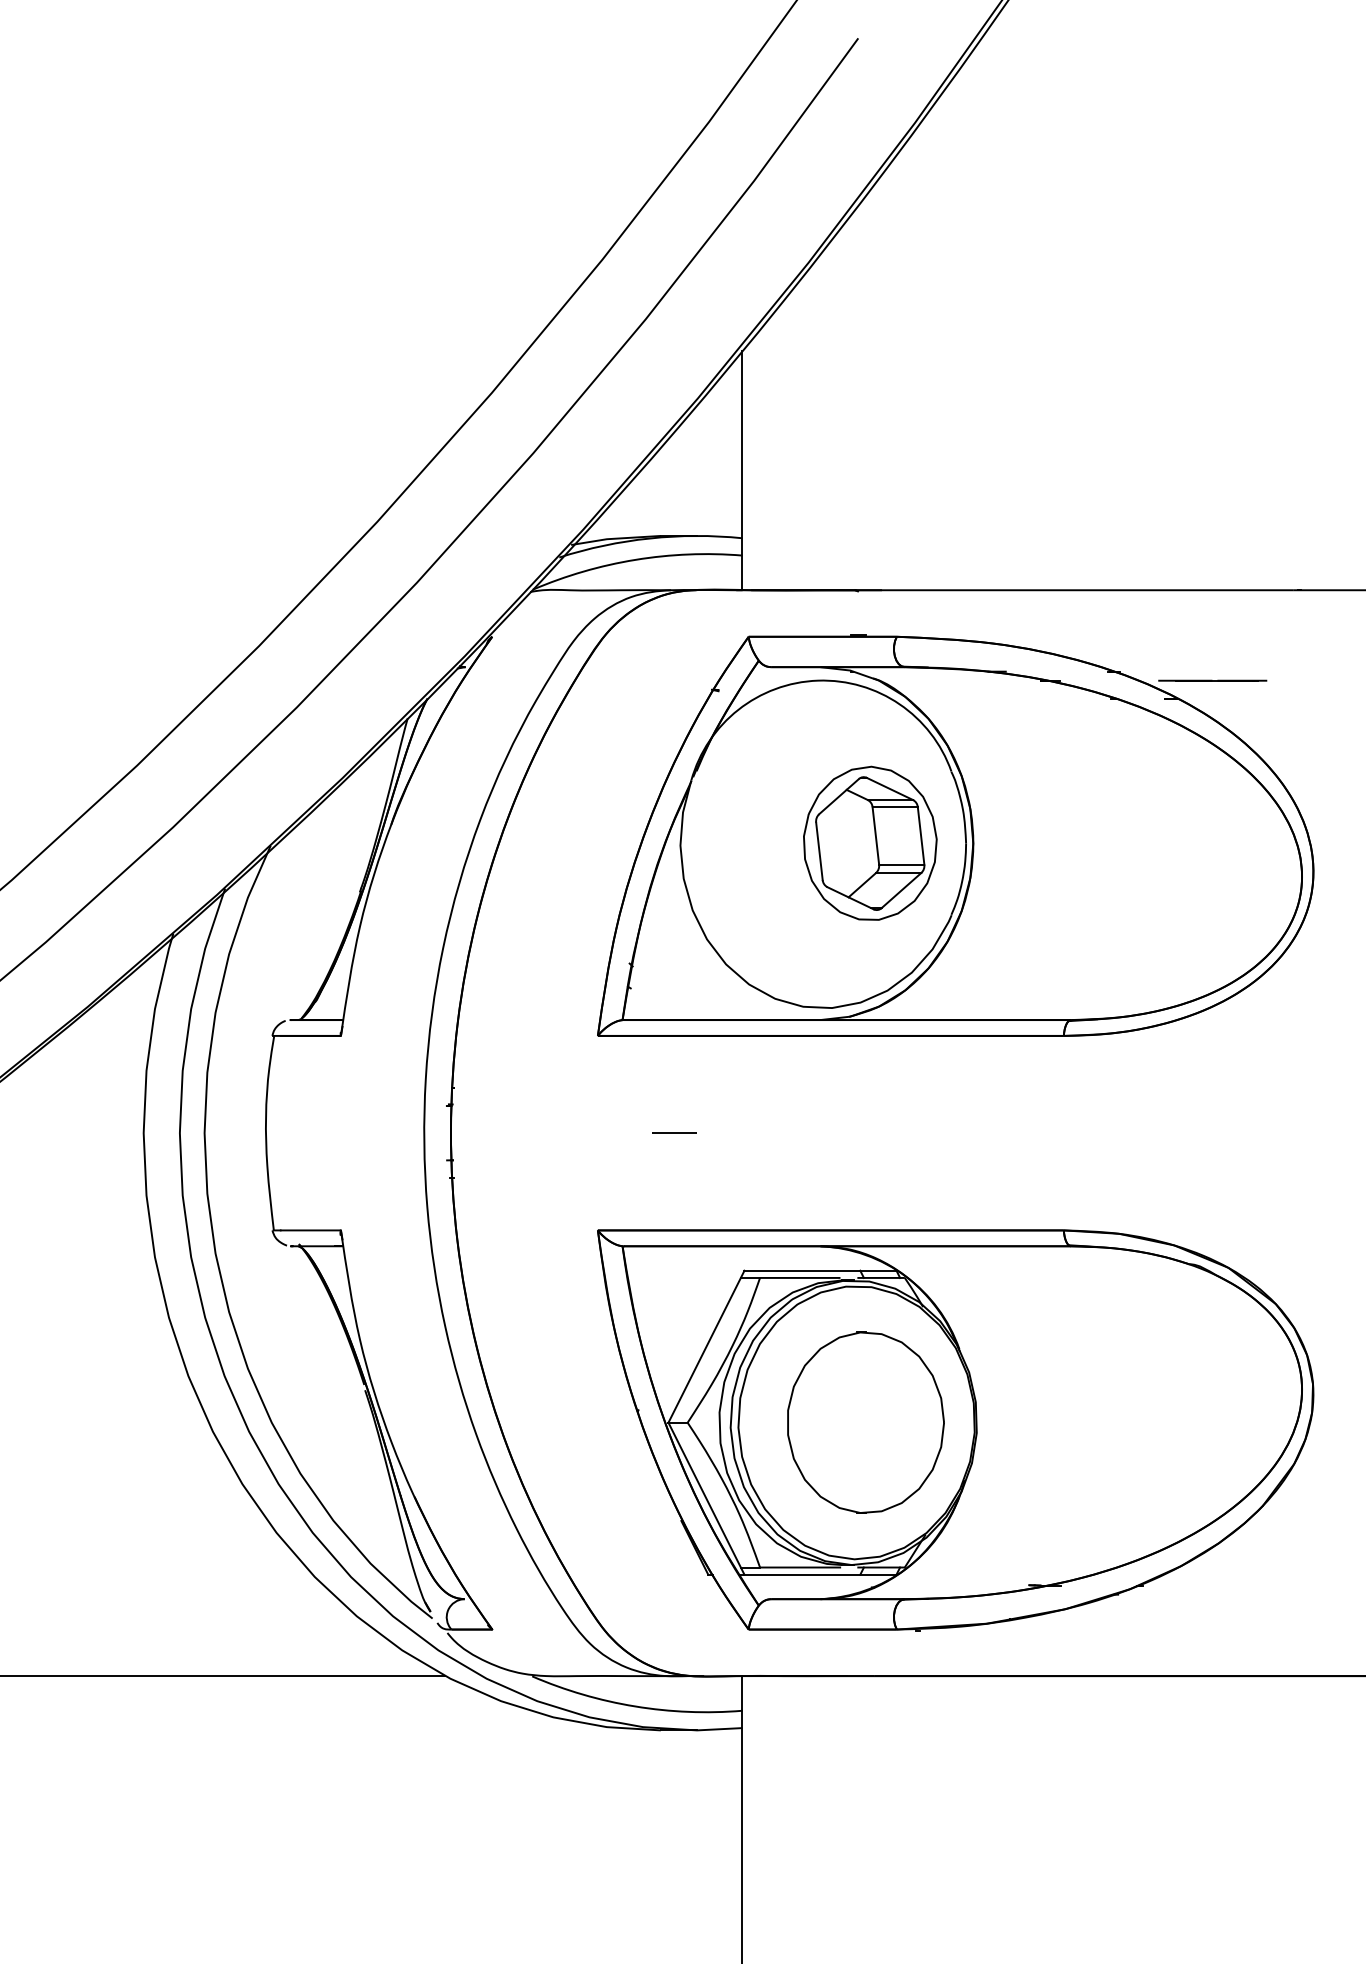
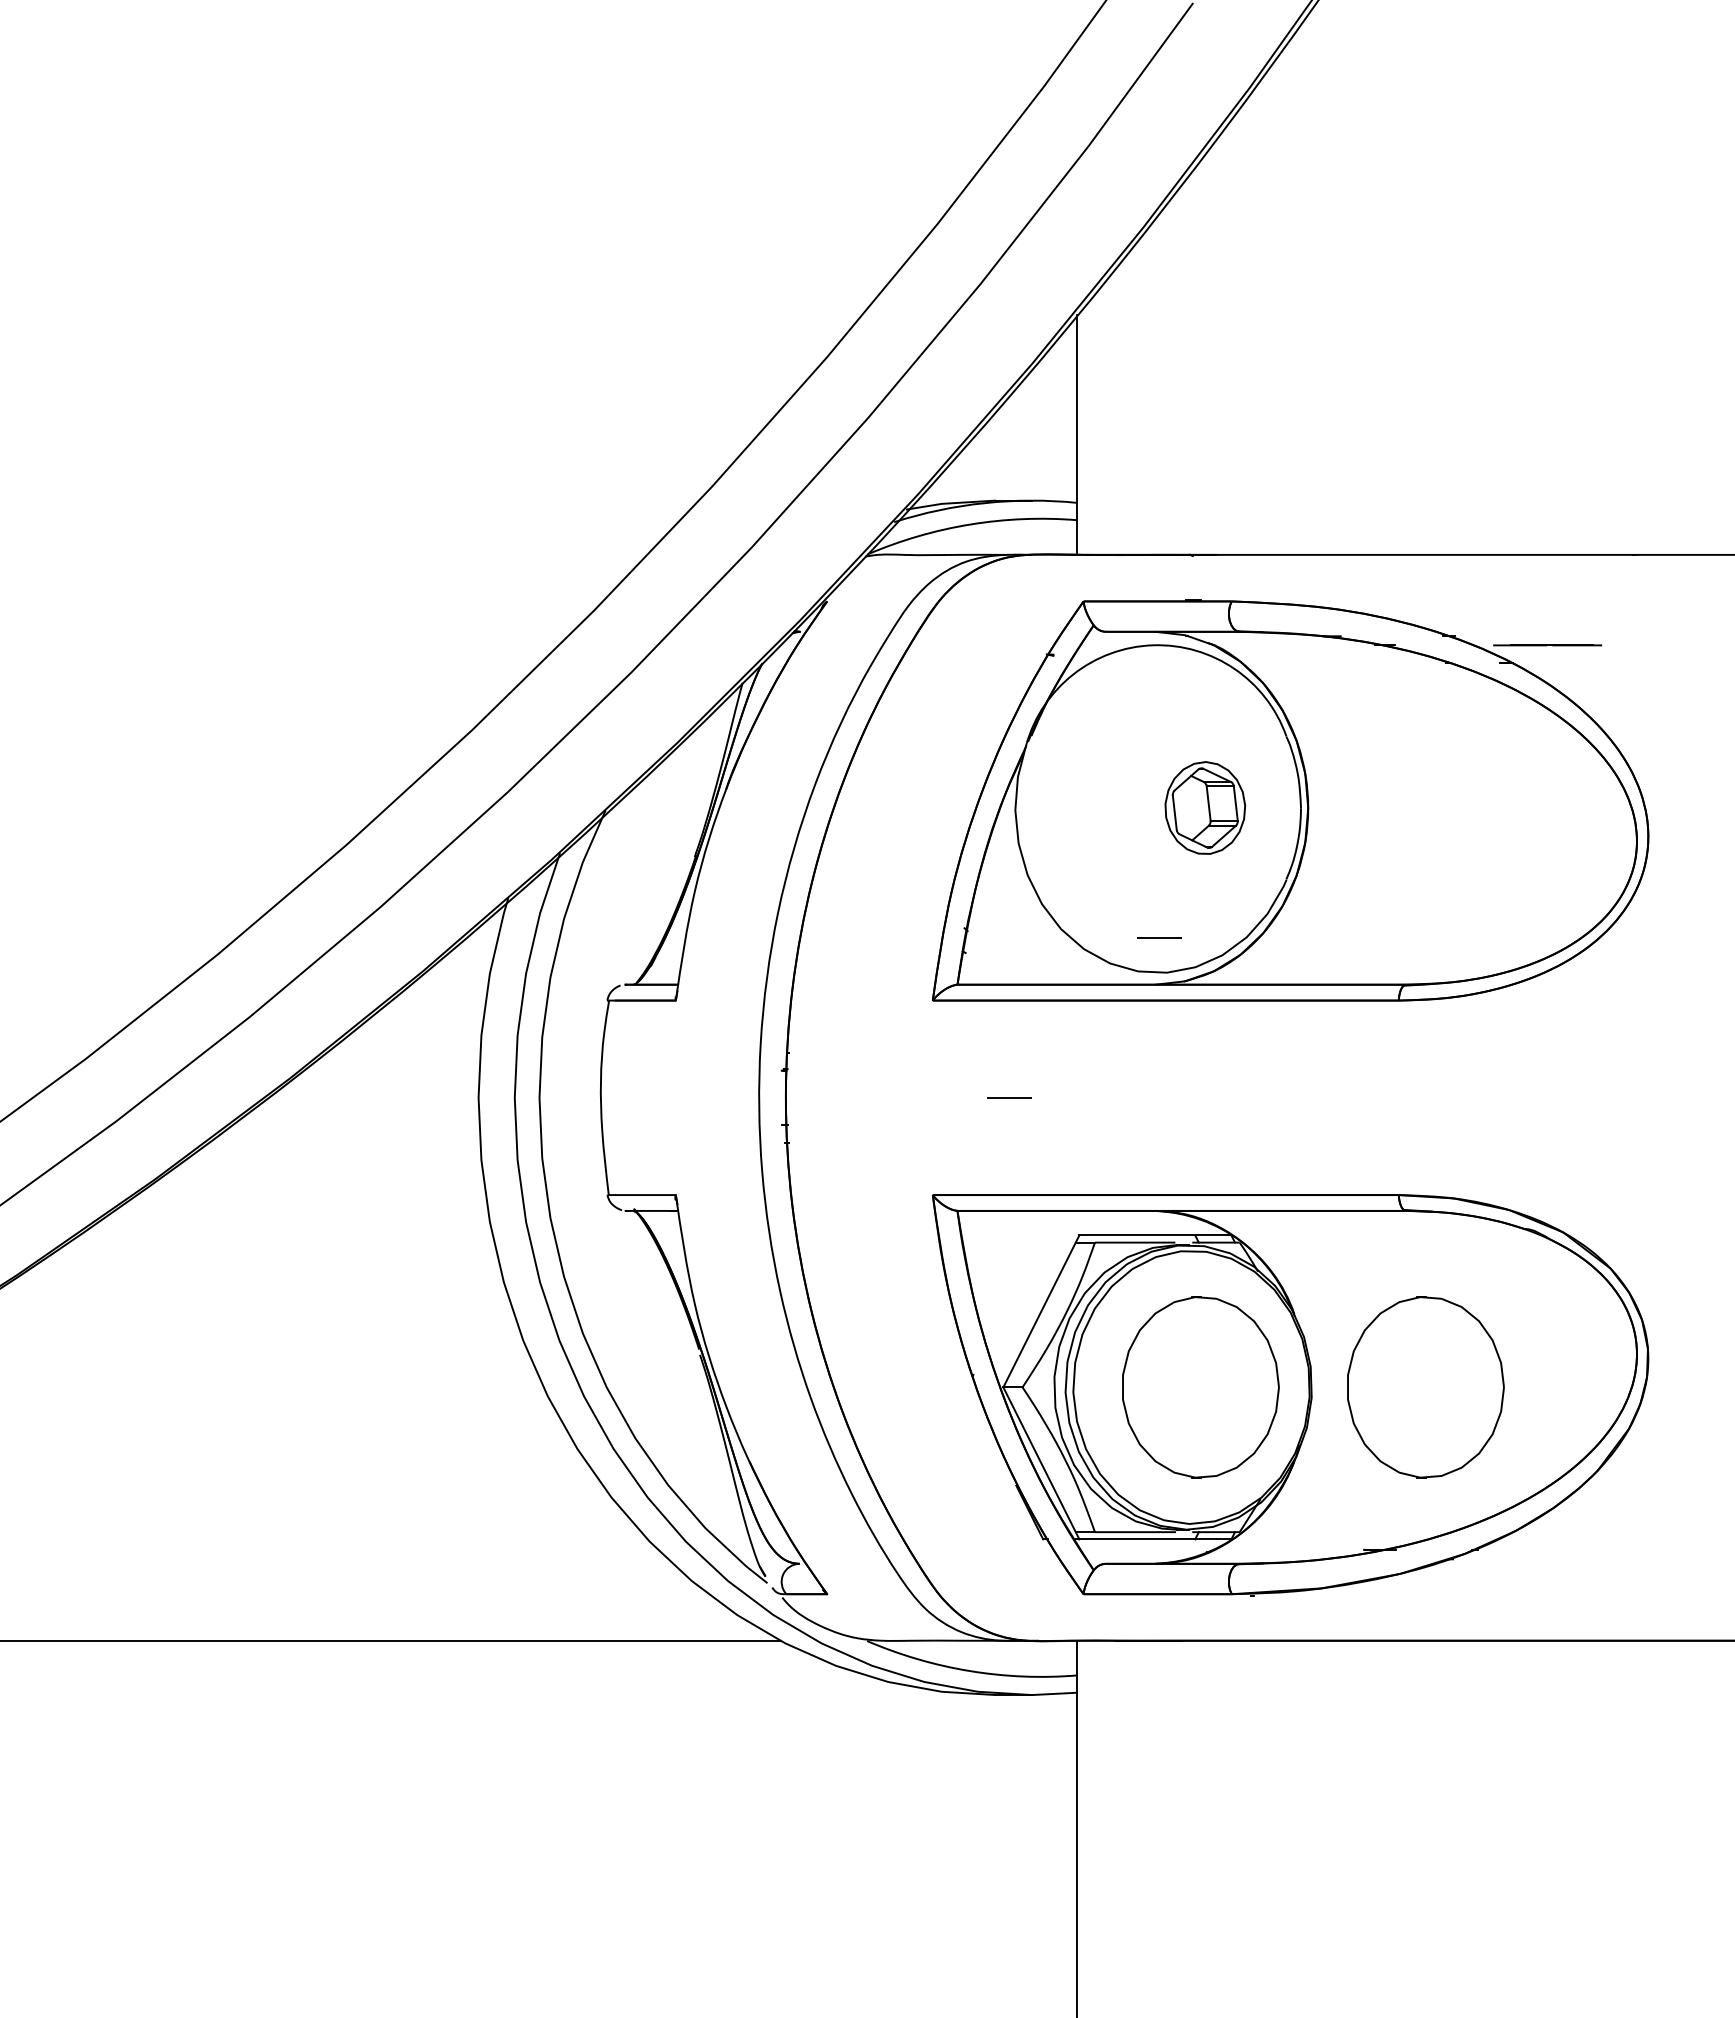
part: (870, 842) -> (1205, 807), size x0.6
line: (824, 972) -> (1159, 937), added
part: (1090, 1422) -> (1425, 1387), added

